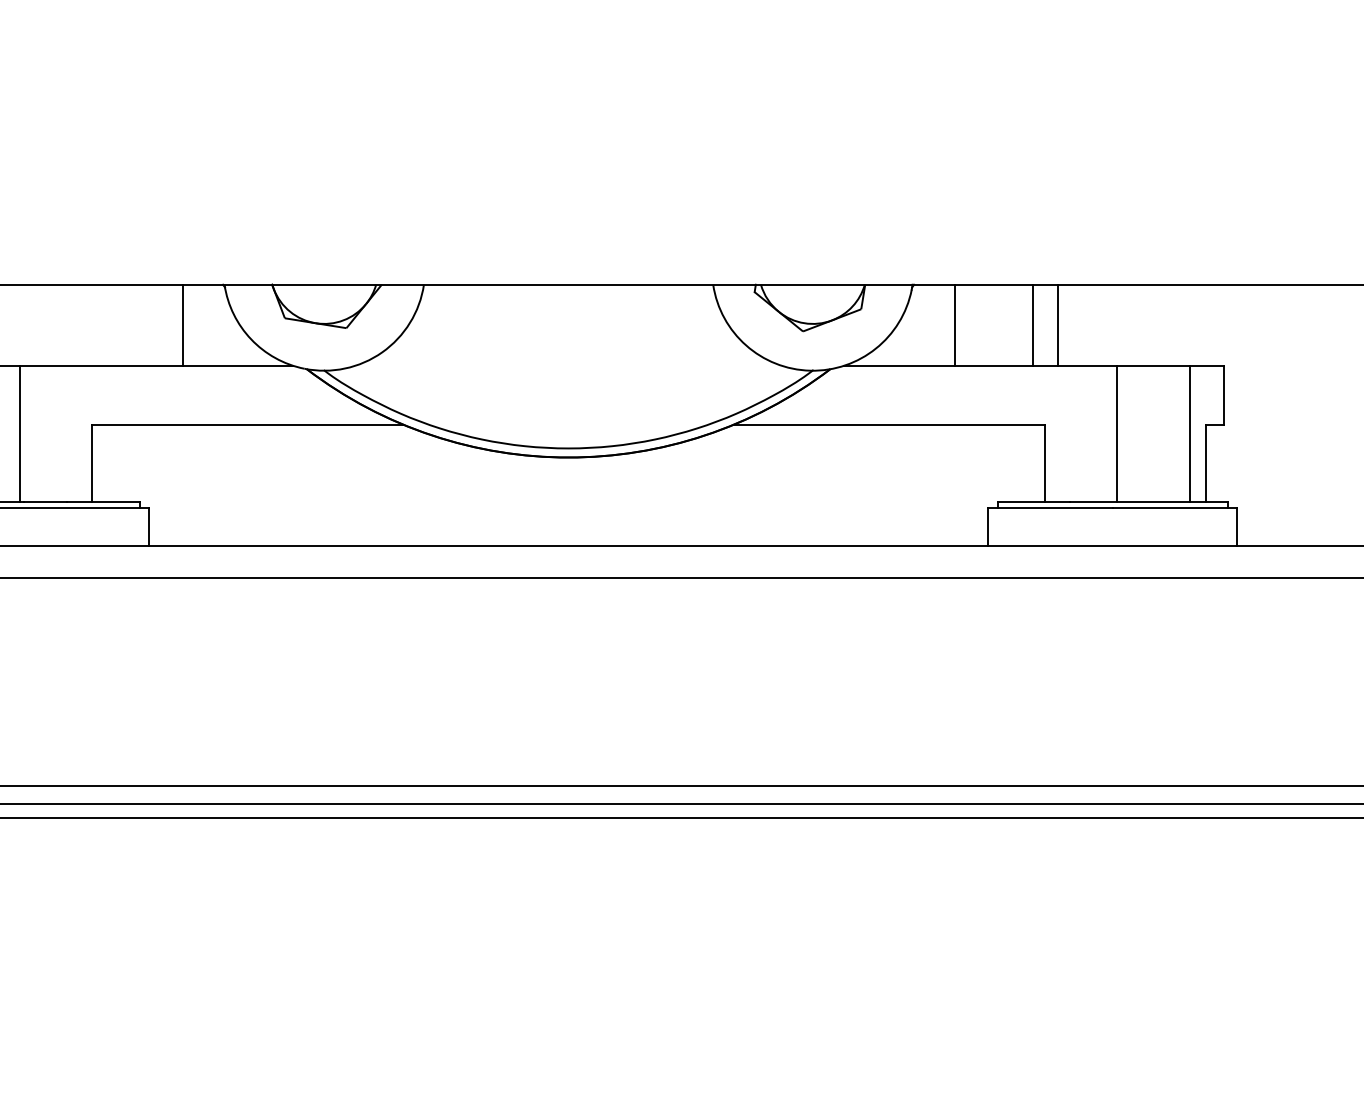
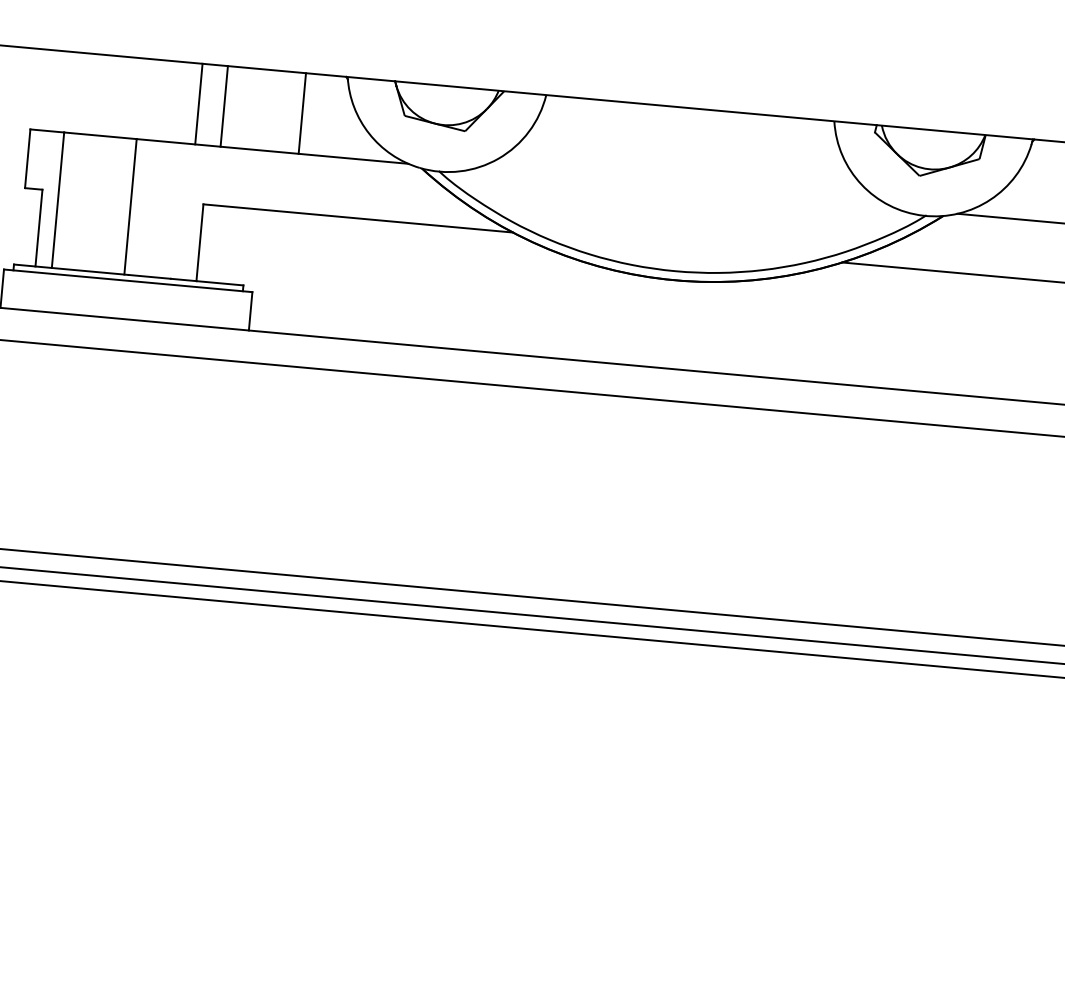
line: (78, 324) -> (198, 103), added
line: (104, 324) -> (224, 105), added

